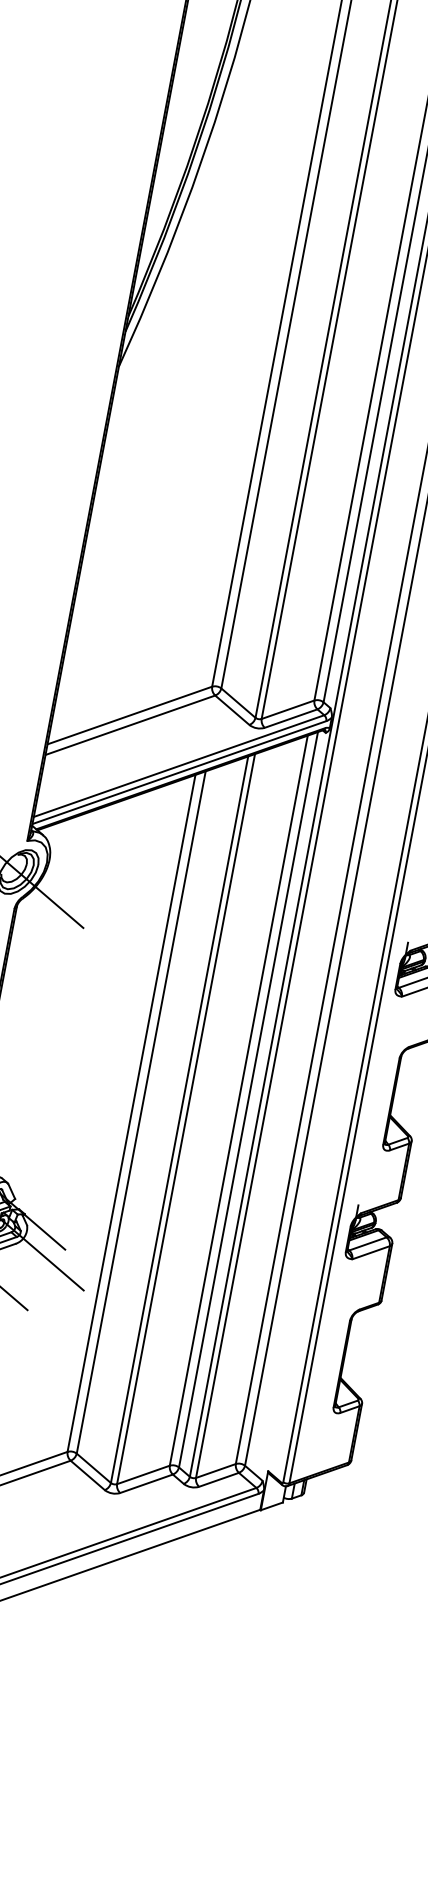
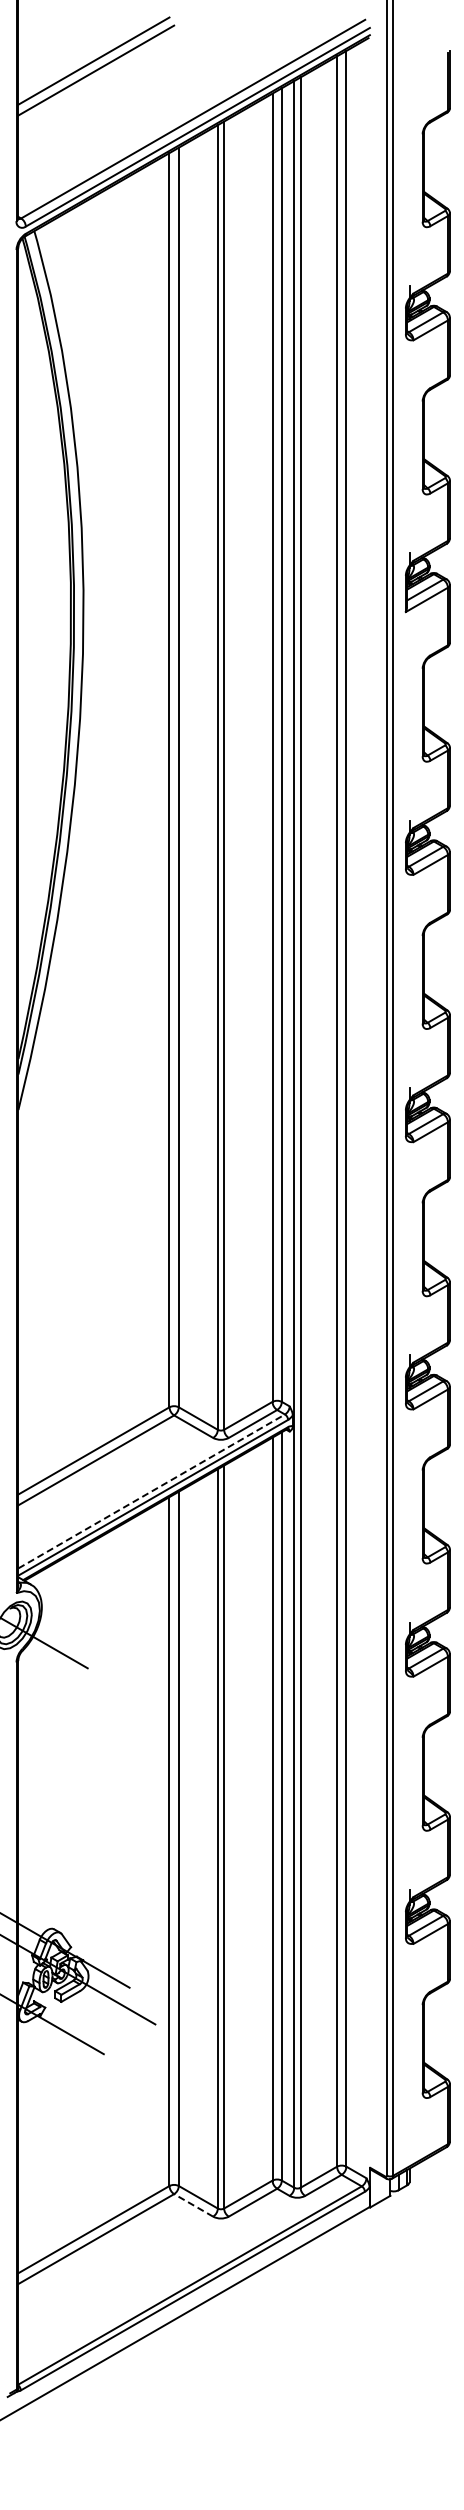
line: (178, 766) -> (151, 1491), solid -> dashed
line: (87, 1475) -> (193, 2205), solid -> dashed

